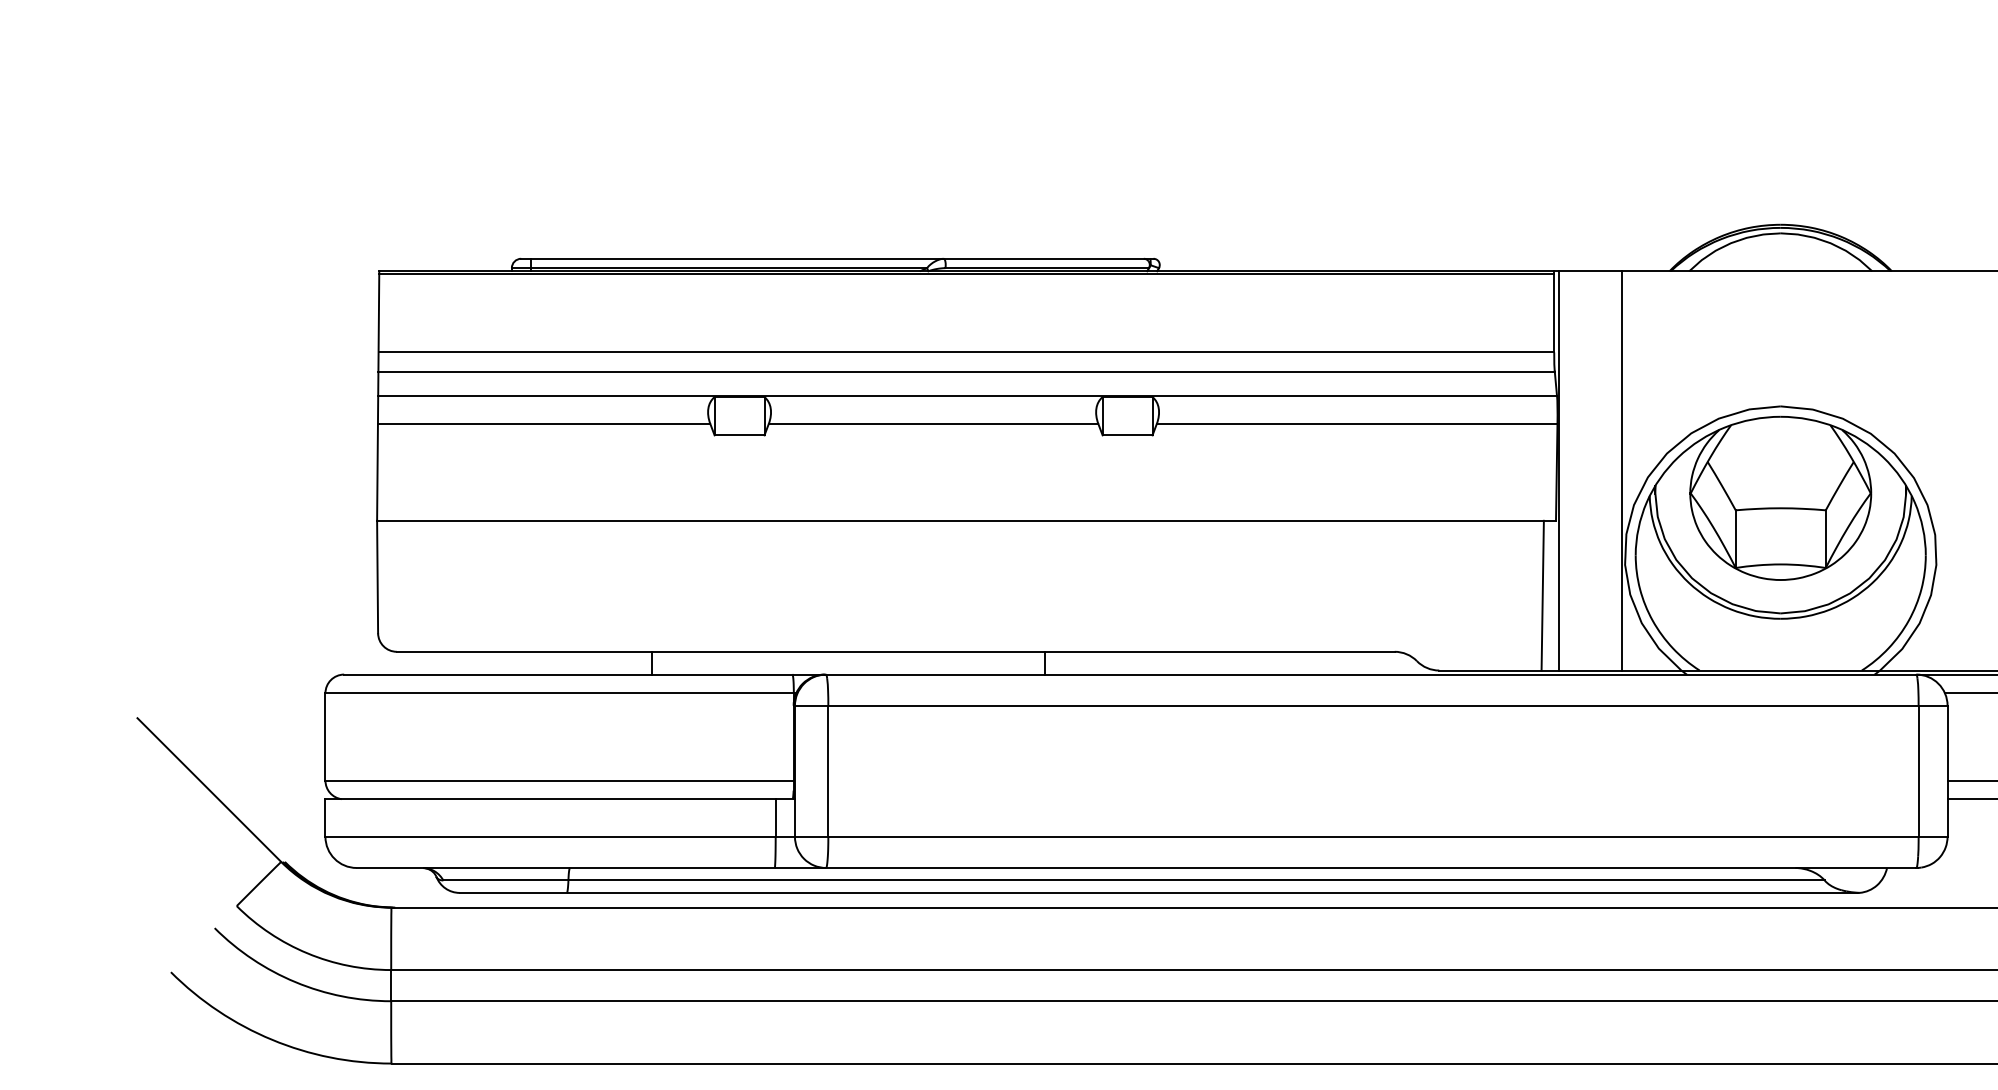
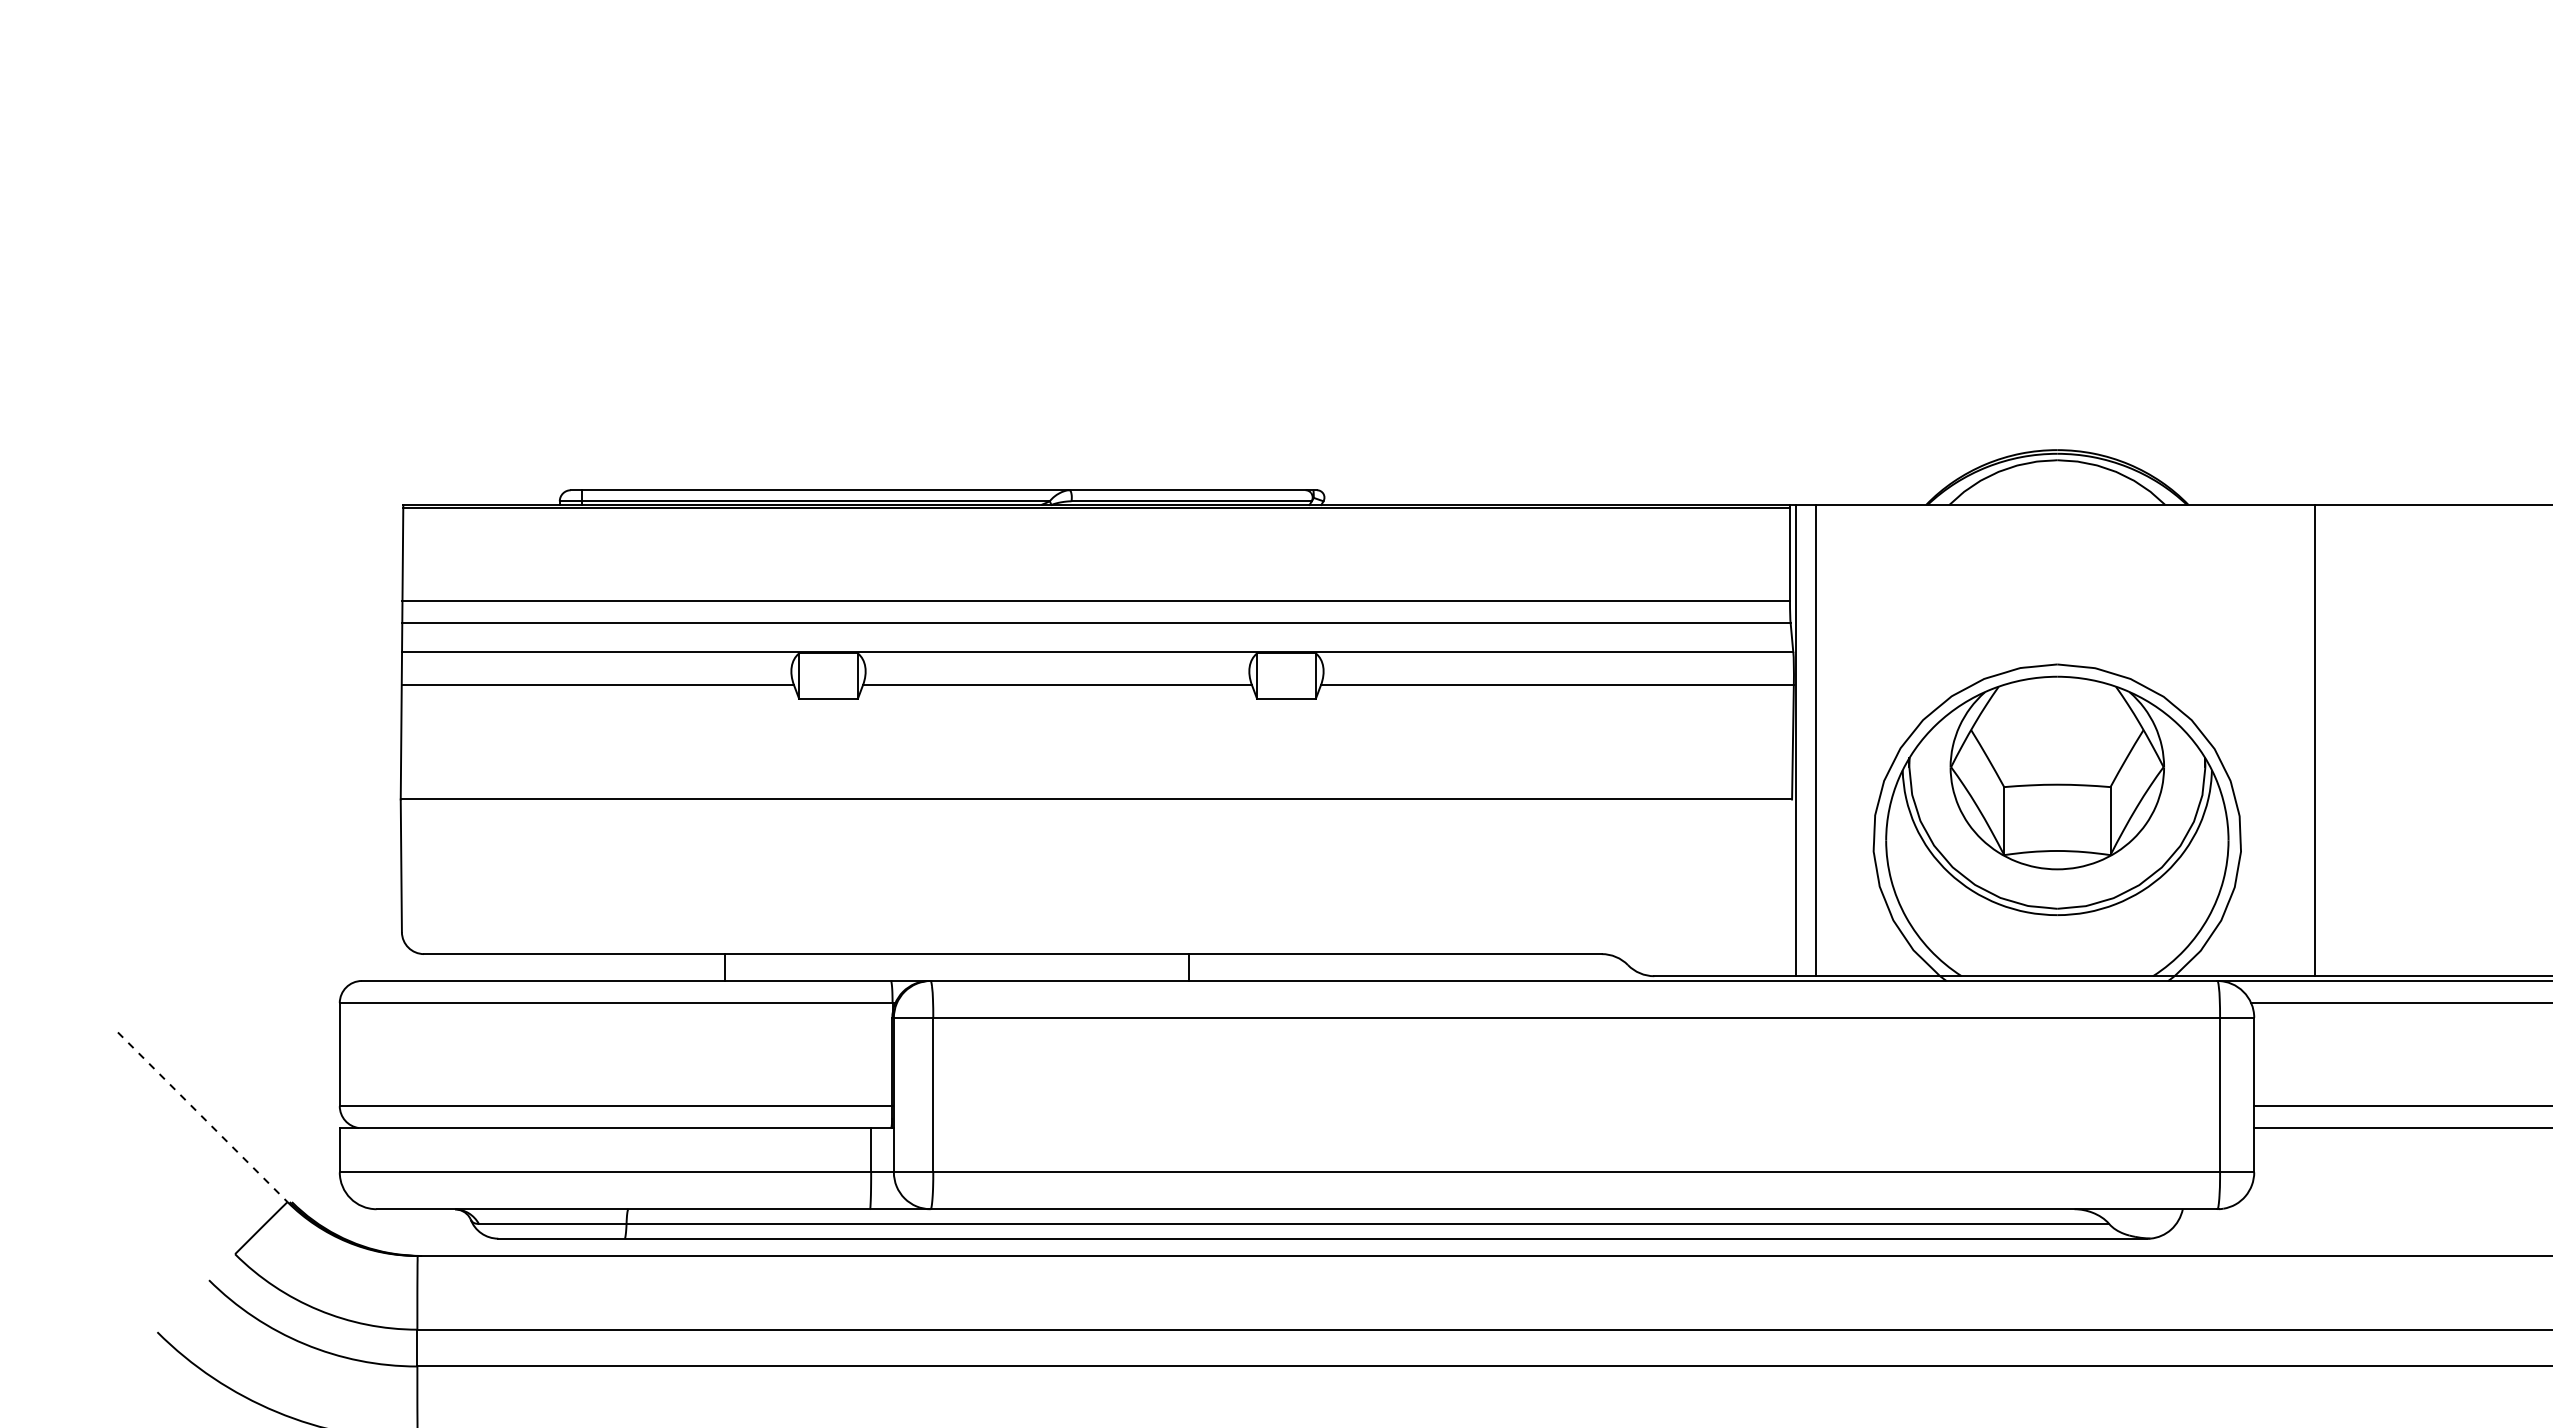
line: (1621, 470) -> (1815, 740), moved
line: (1542, 595) -> (1776, 887), removed
line: (209, 790) -> (202, 1117), solid -> dashed

